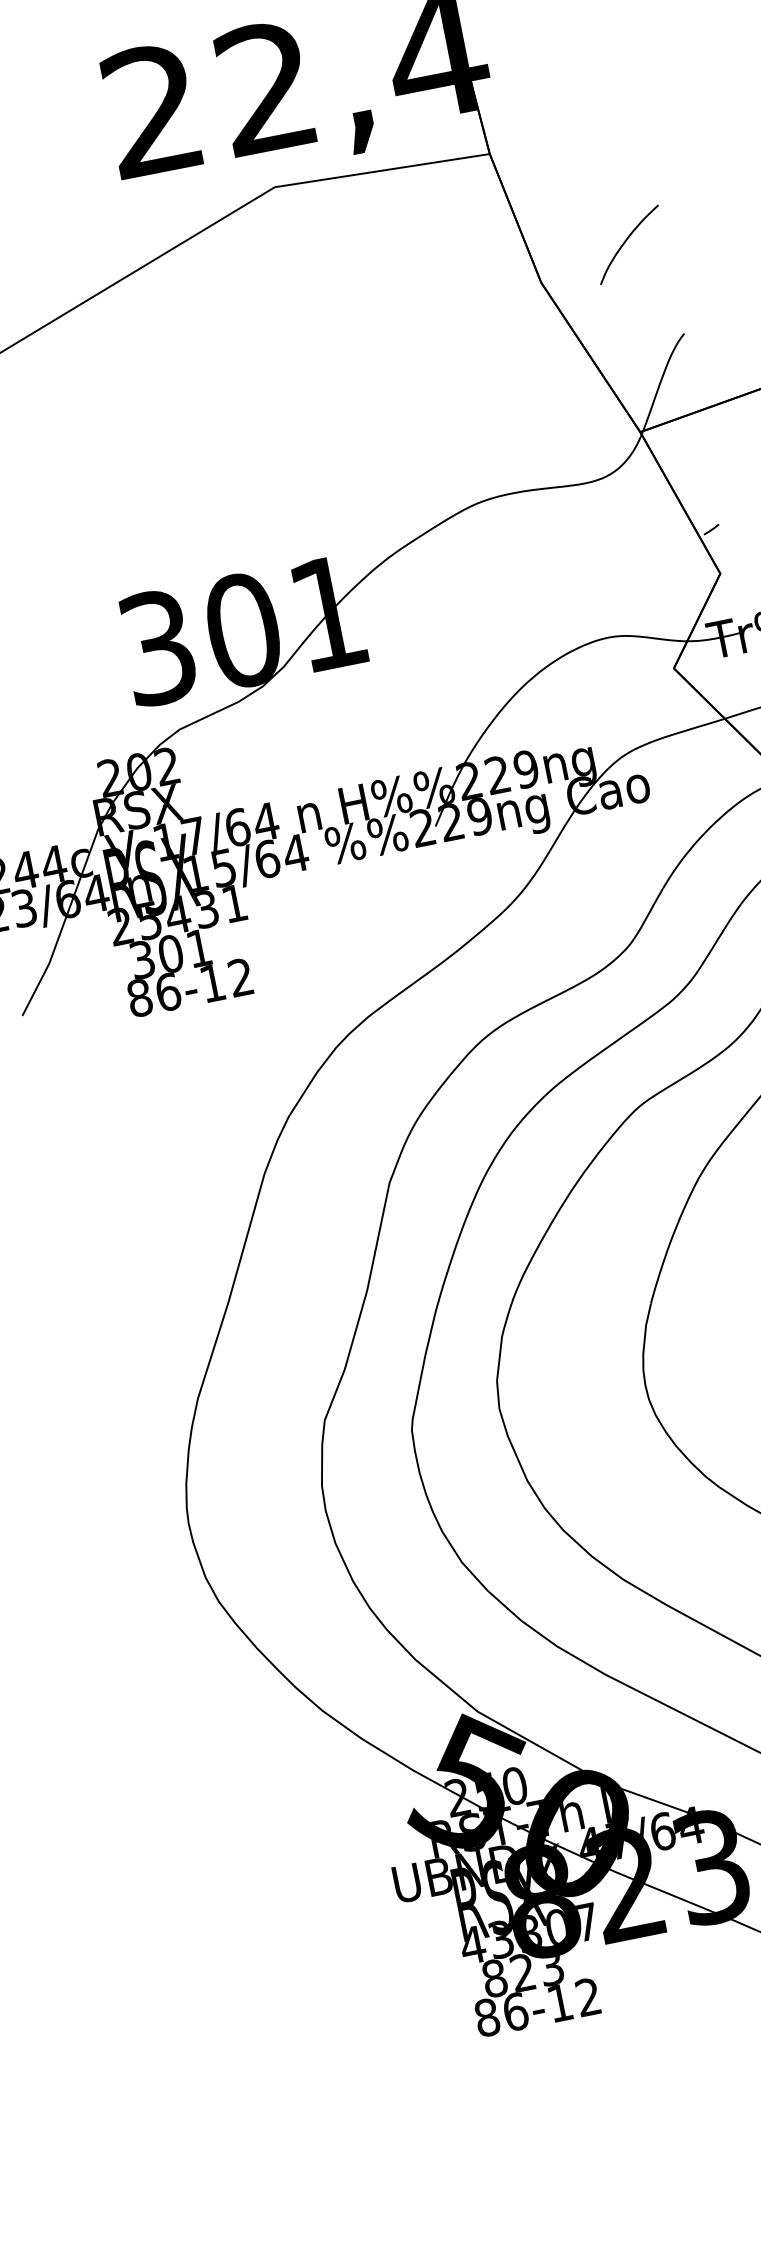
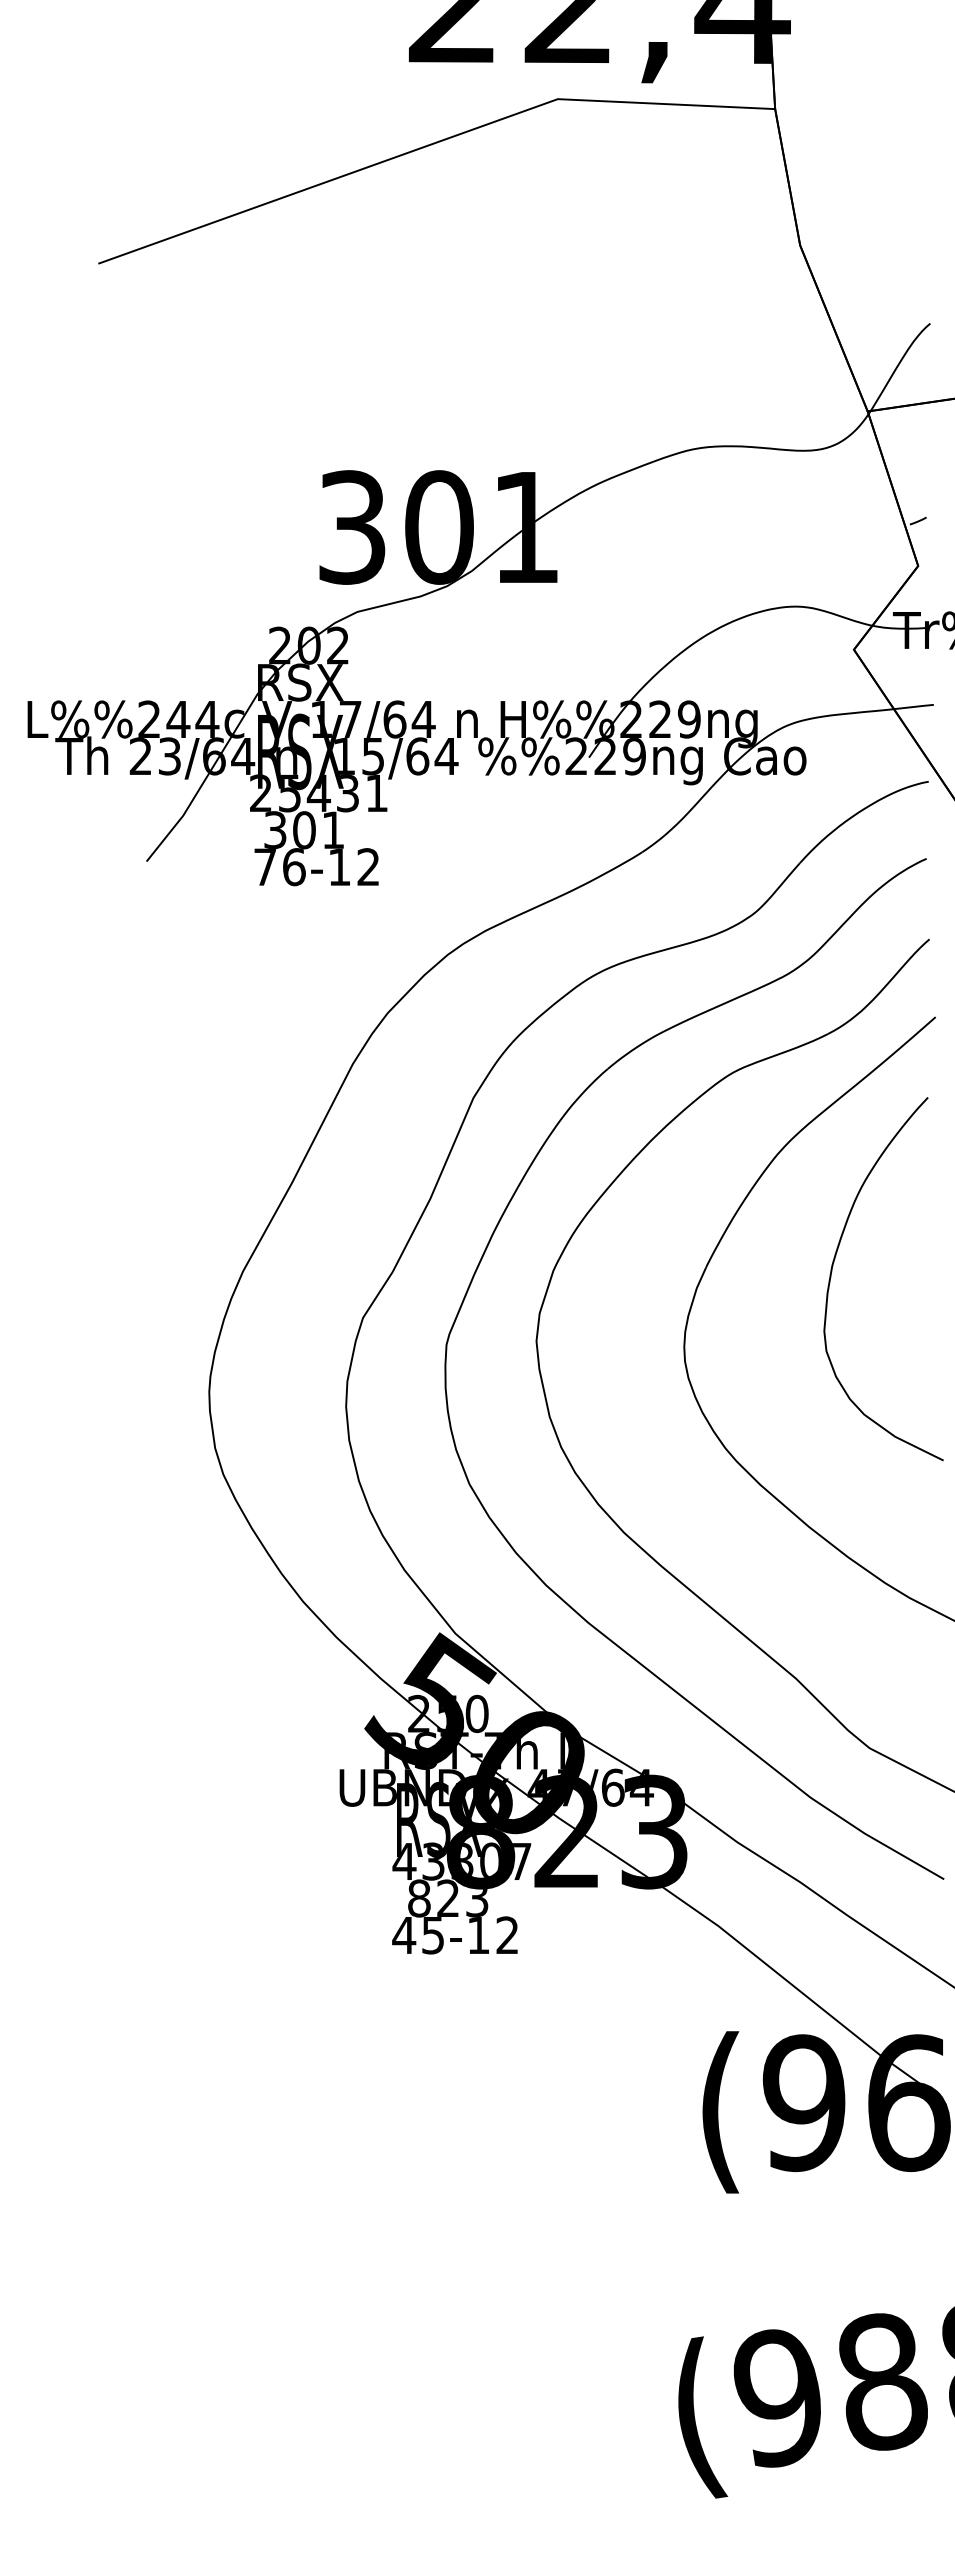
curve: (626, 242) -> (891, 222), removed
text: (140, 998) -> (265, 867), 86-12 -> 76-12
text: (501, 2014) -> (418, 1935), 86-12 -> 45-12

